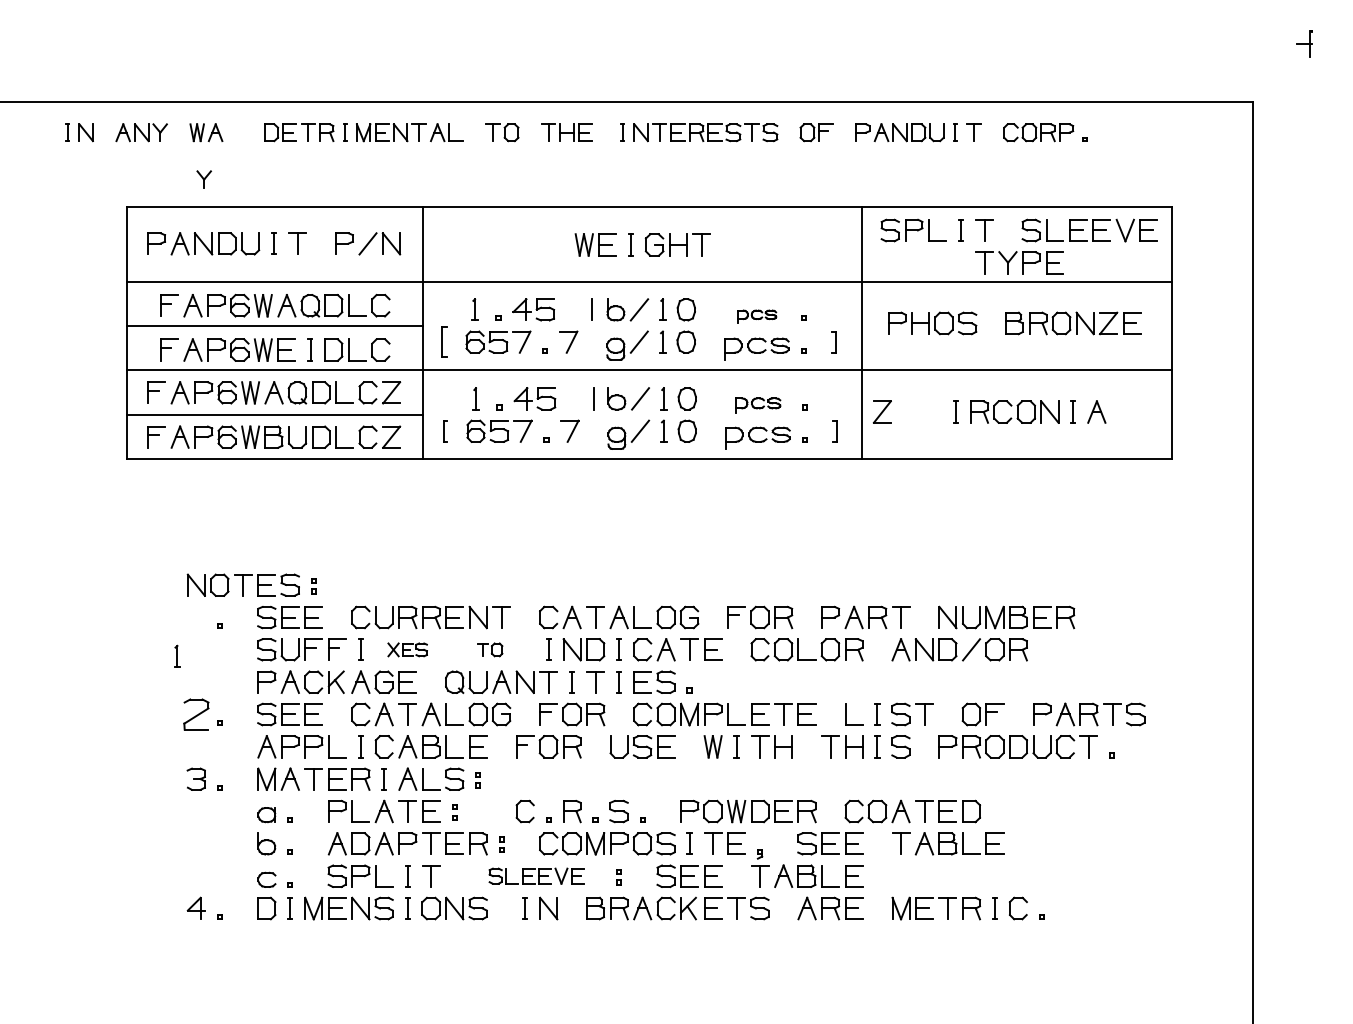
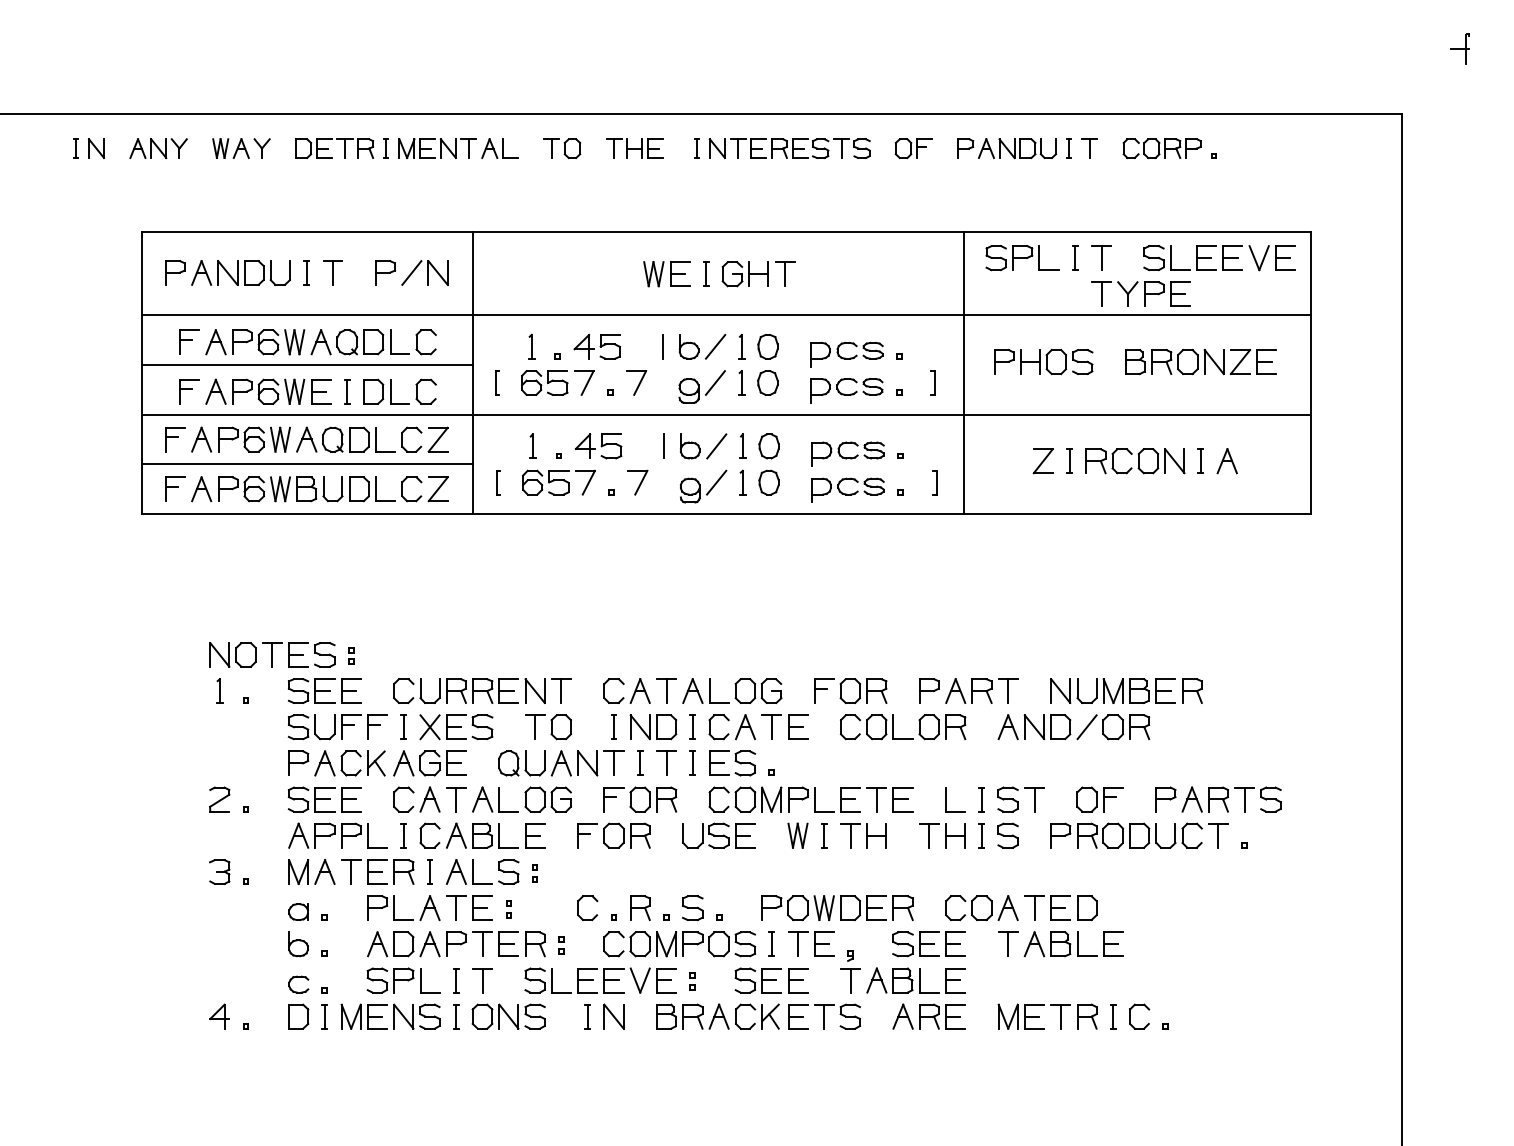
part: (203, 179) -> (261, 148), moved
part: (756, 316) -> (846, 354), size x1.67
part: (444, 342) -> (497, 383), size x0.71
part: (757, 405) -> (847, 453), size x1.43
part: (881, 411) -> (1042, 460), moved
part: (407, 649) -> (456, 726), size x1.67
part: (490, 649) -> (548, 726), size x1.67
part: (177, 655) -> (219, 689), moved
part: (195, 714) -> (218, 799), size x0.71
part: (536, 875) -> (600, 979), size x1.43

